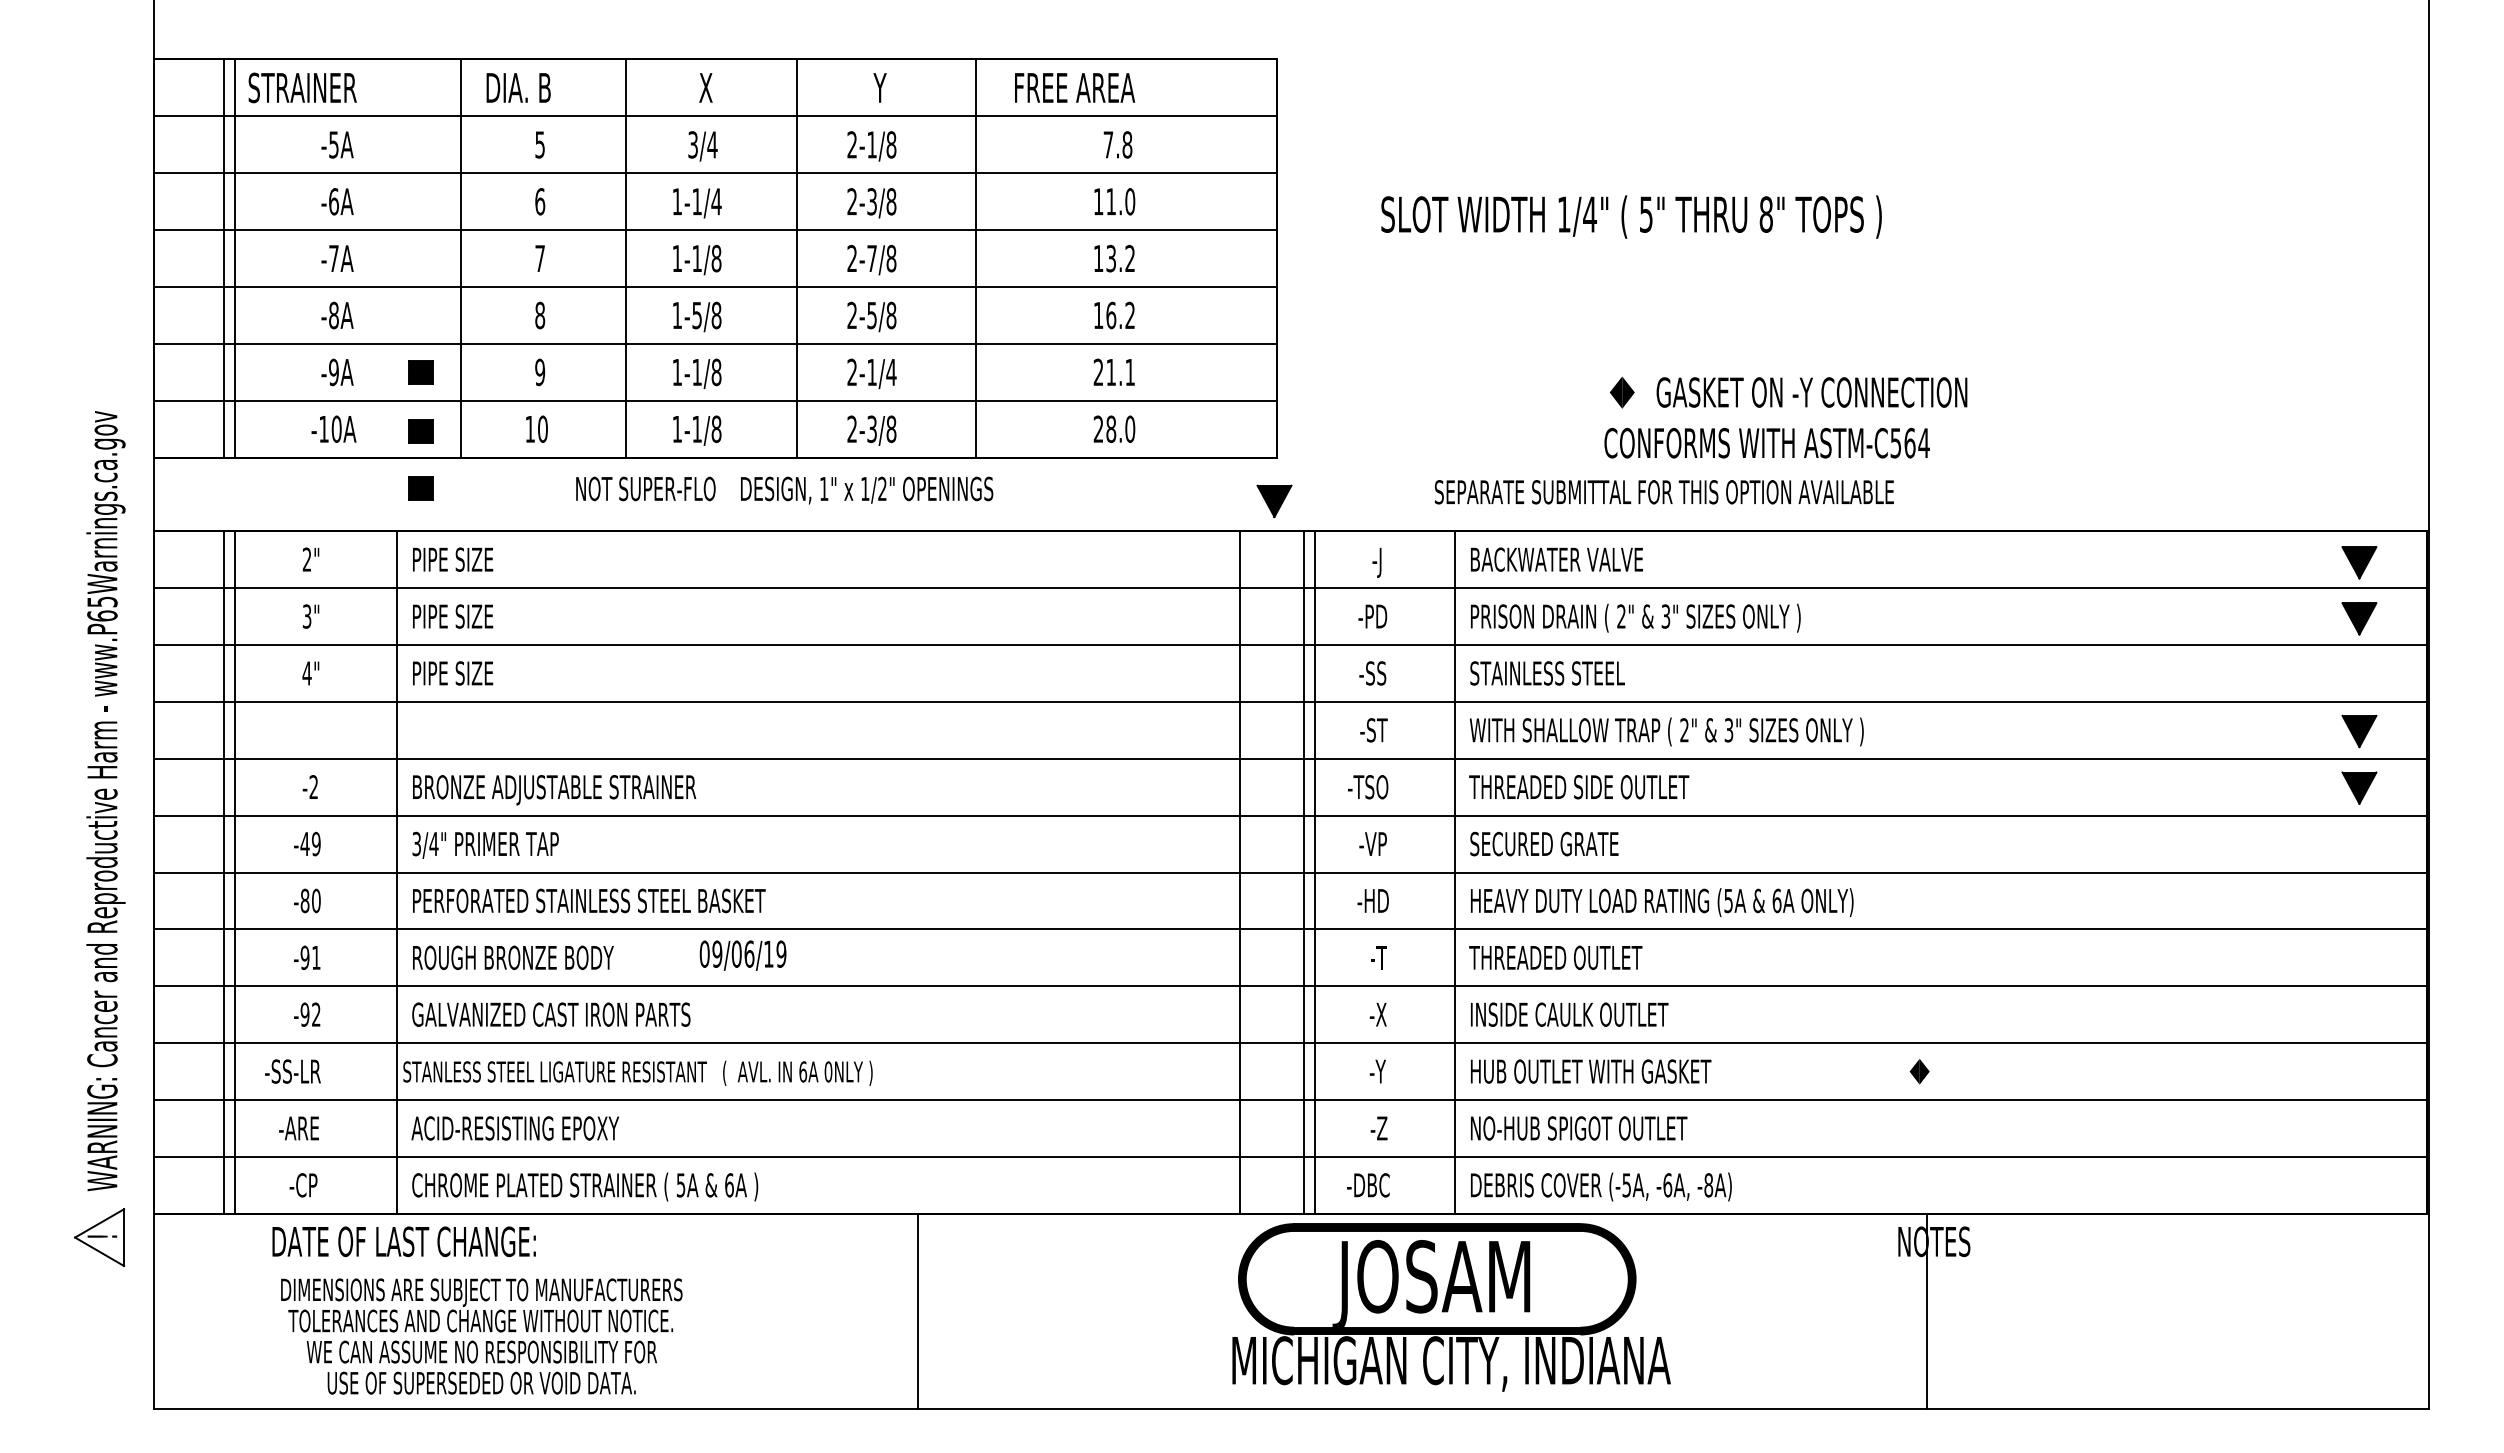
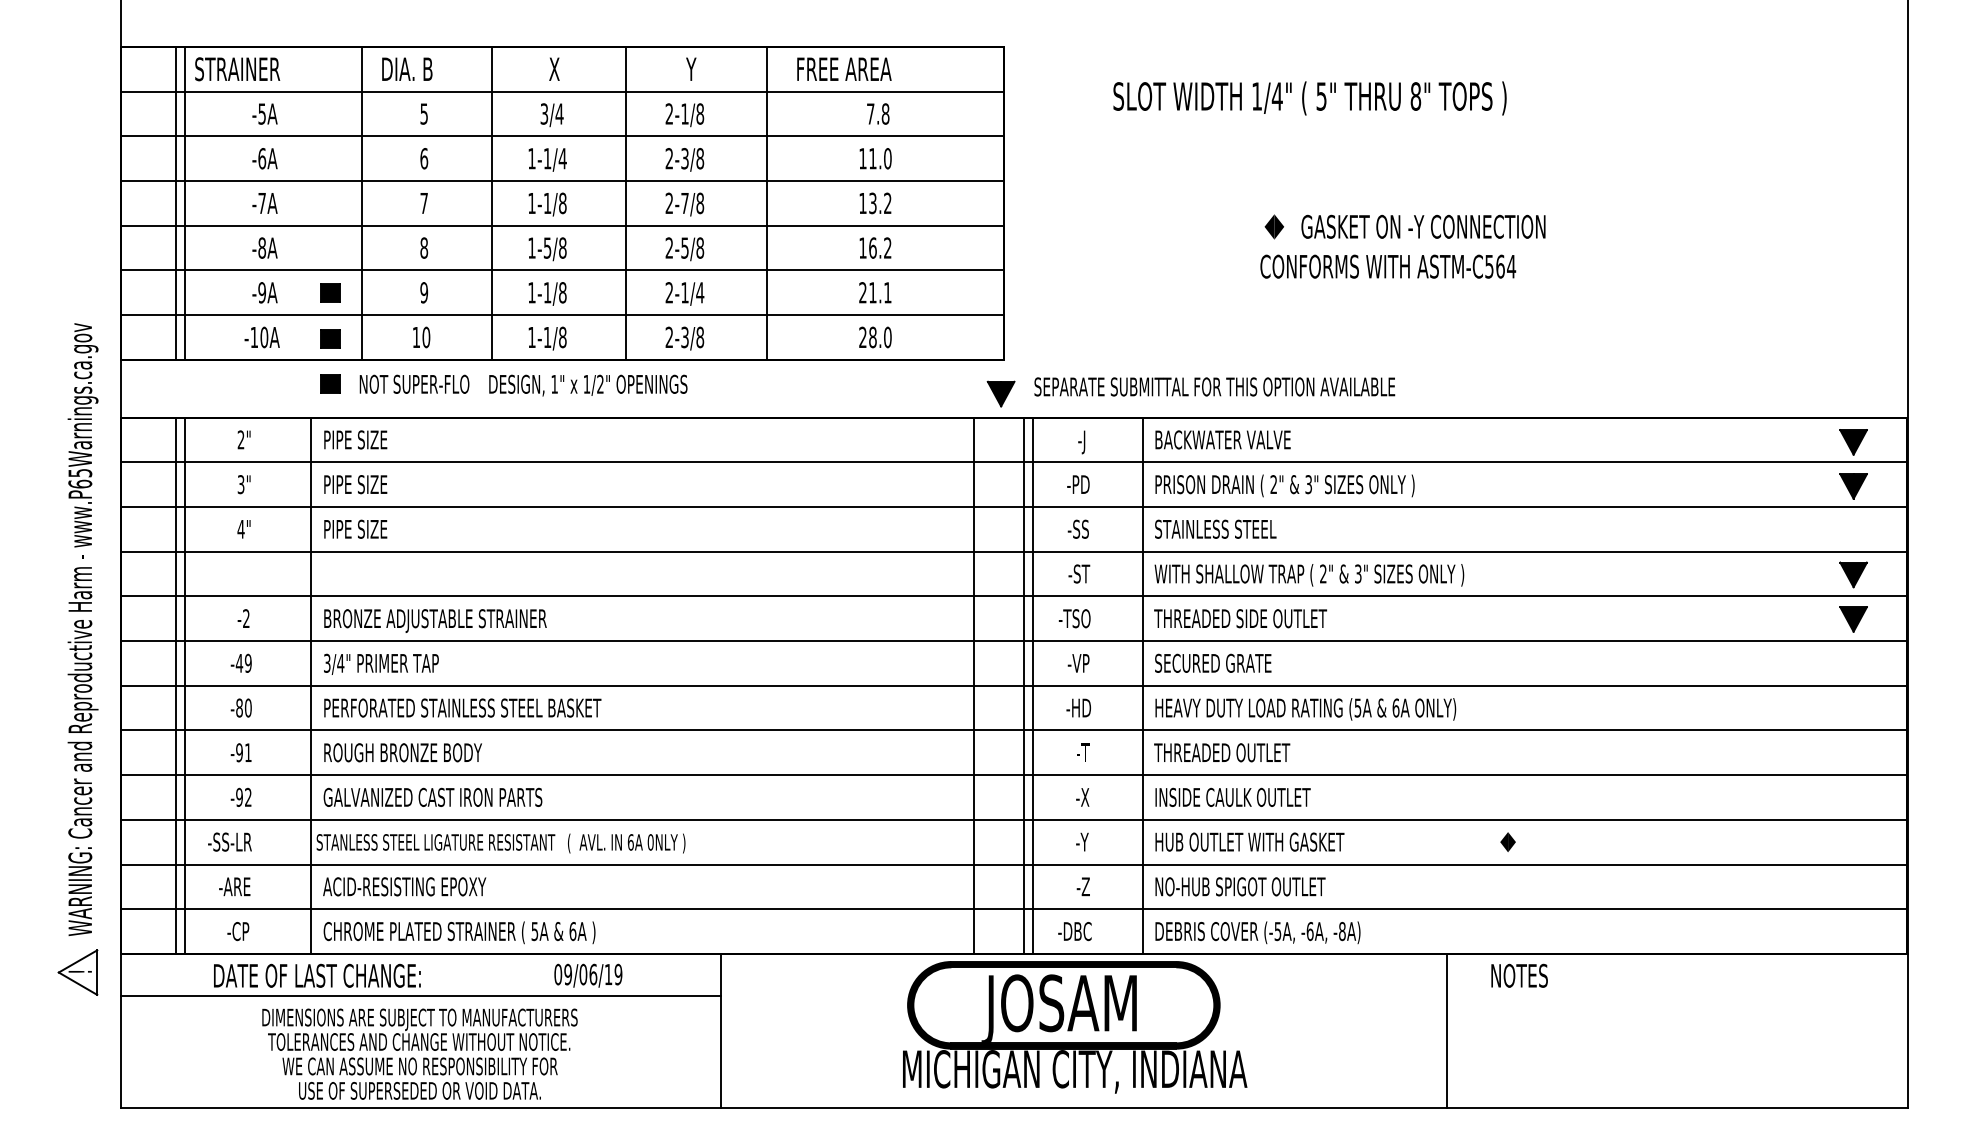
text: (1631, 216) -> (1309, 98), moved
text: (1785, 417) -> (1402, 246), moved
text: (784, 490) -> (523, 385), moved
text: (1664, 492) -> (1214, 387), moved
text: (742, 955) -> (587, 975), moved
line: (535, 1267) -> (420, 996), added
part: (1451, 1307) -> (1075, 1027), moved
line: (1927, 1311) -> (1447, 1030), moved
text: (481, 1336) -> (419, 1054), moved

